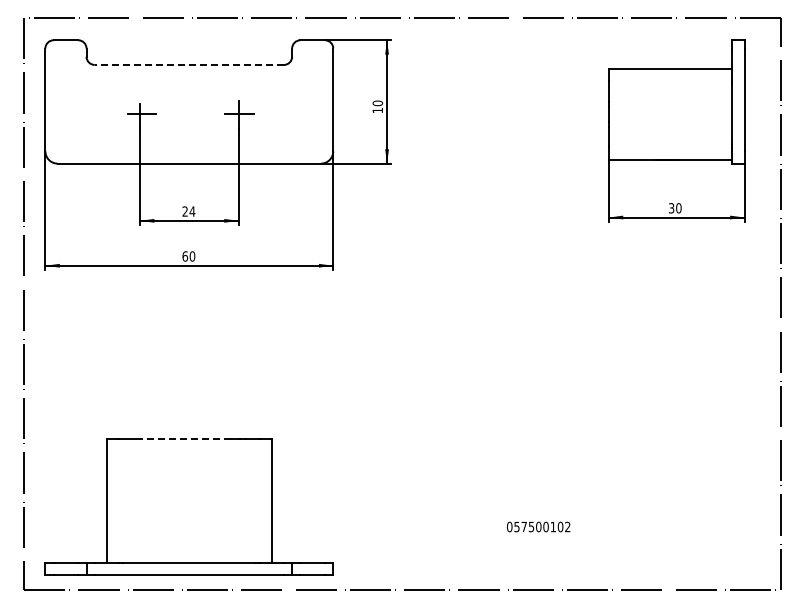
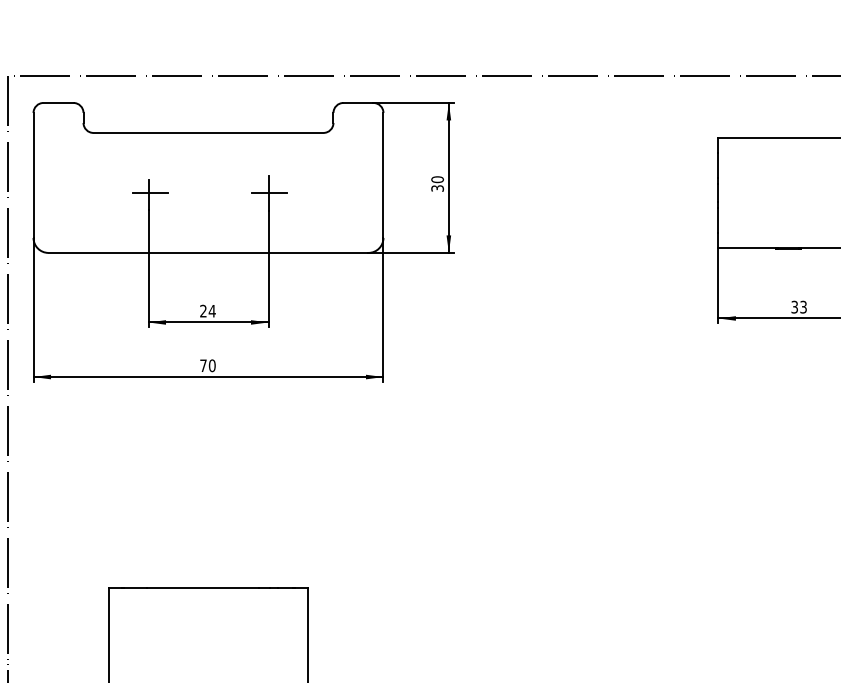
line: (189, 64) -> (208, 132), dashed -> solid
text: (377, 110) -> (437, 188), 10 -> 30
text: (678, 208) -> (803, 307), 30 -> 33
text: (185, 256) -> (203, 365), 60 -> 70
line: (184, 439) -> (202, 588), dashed -> solid

